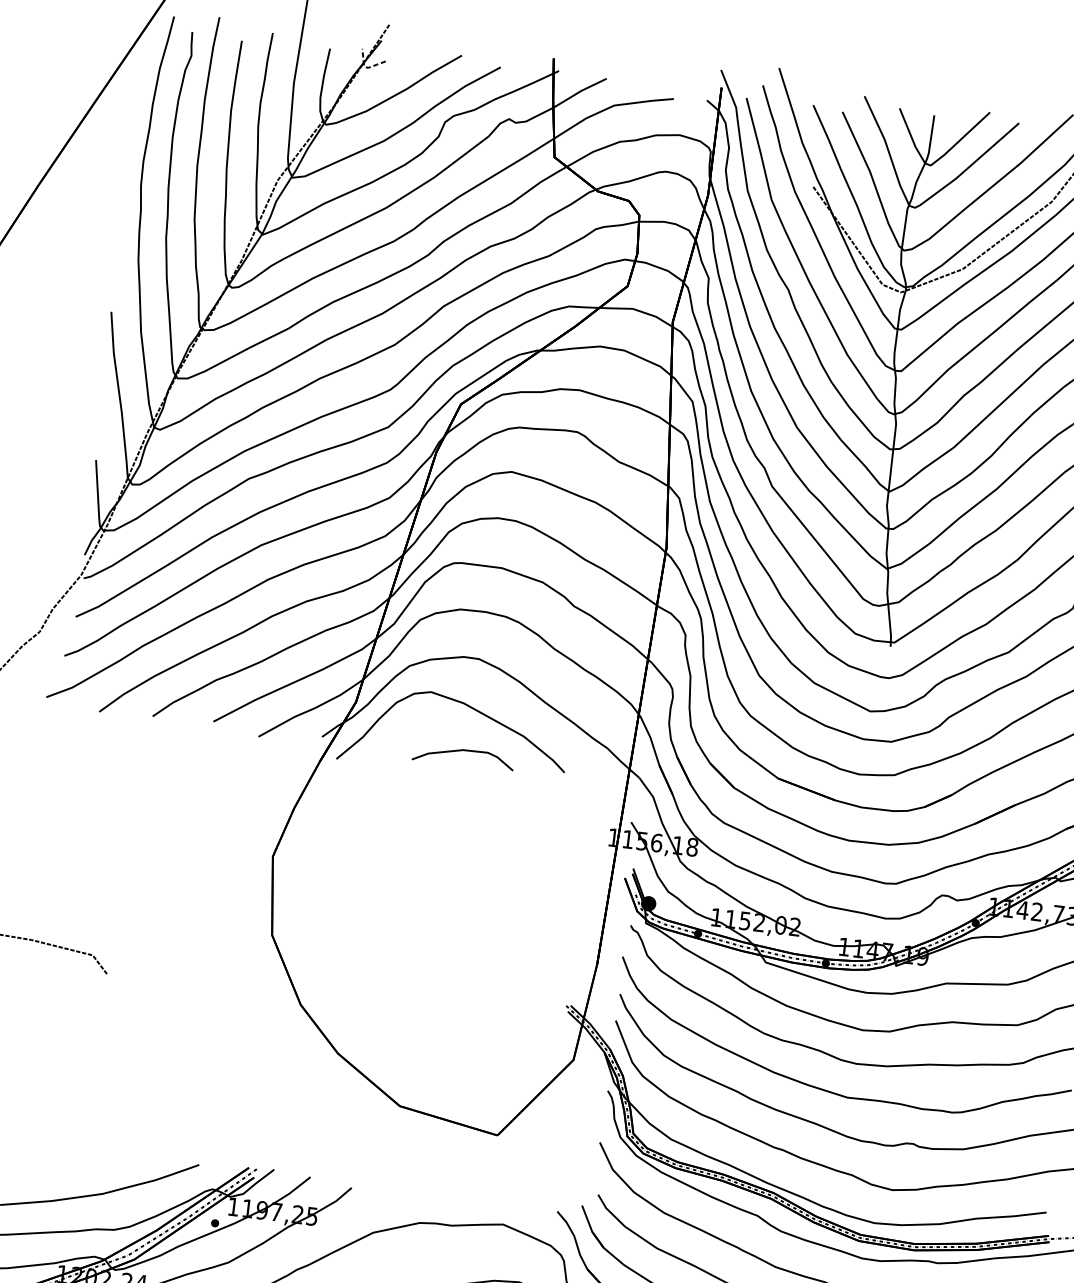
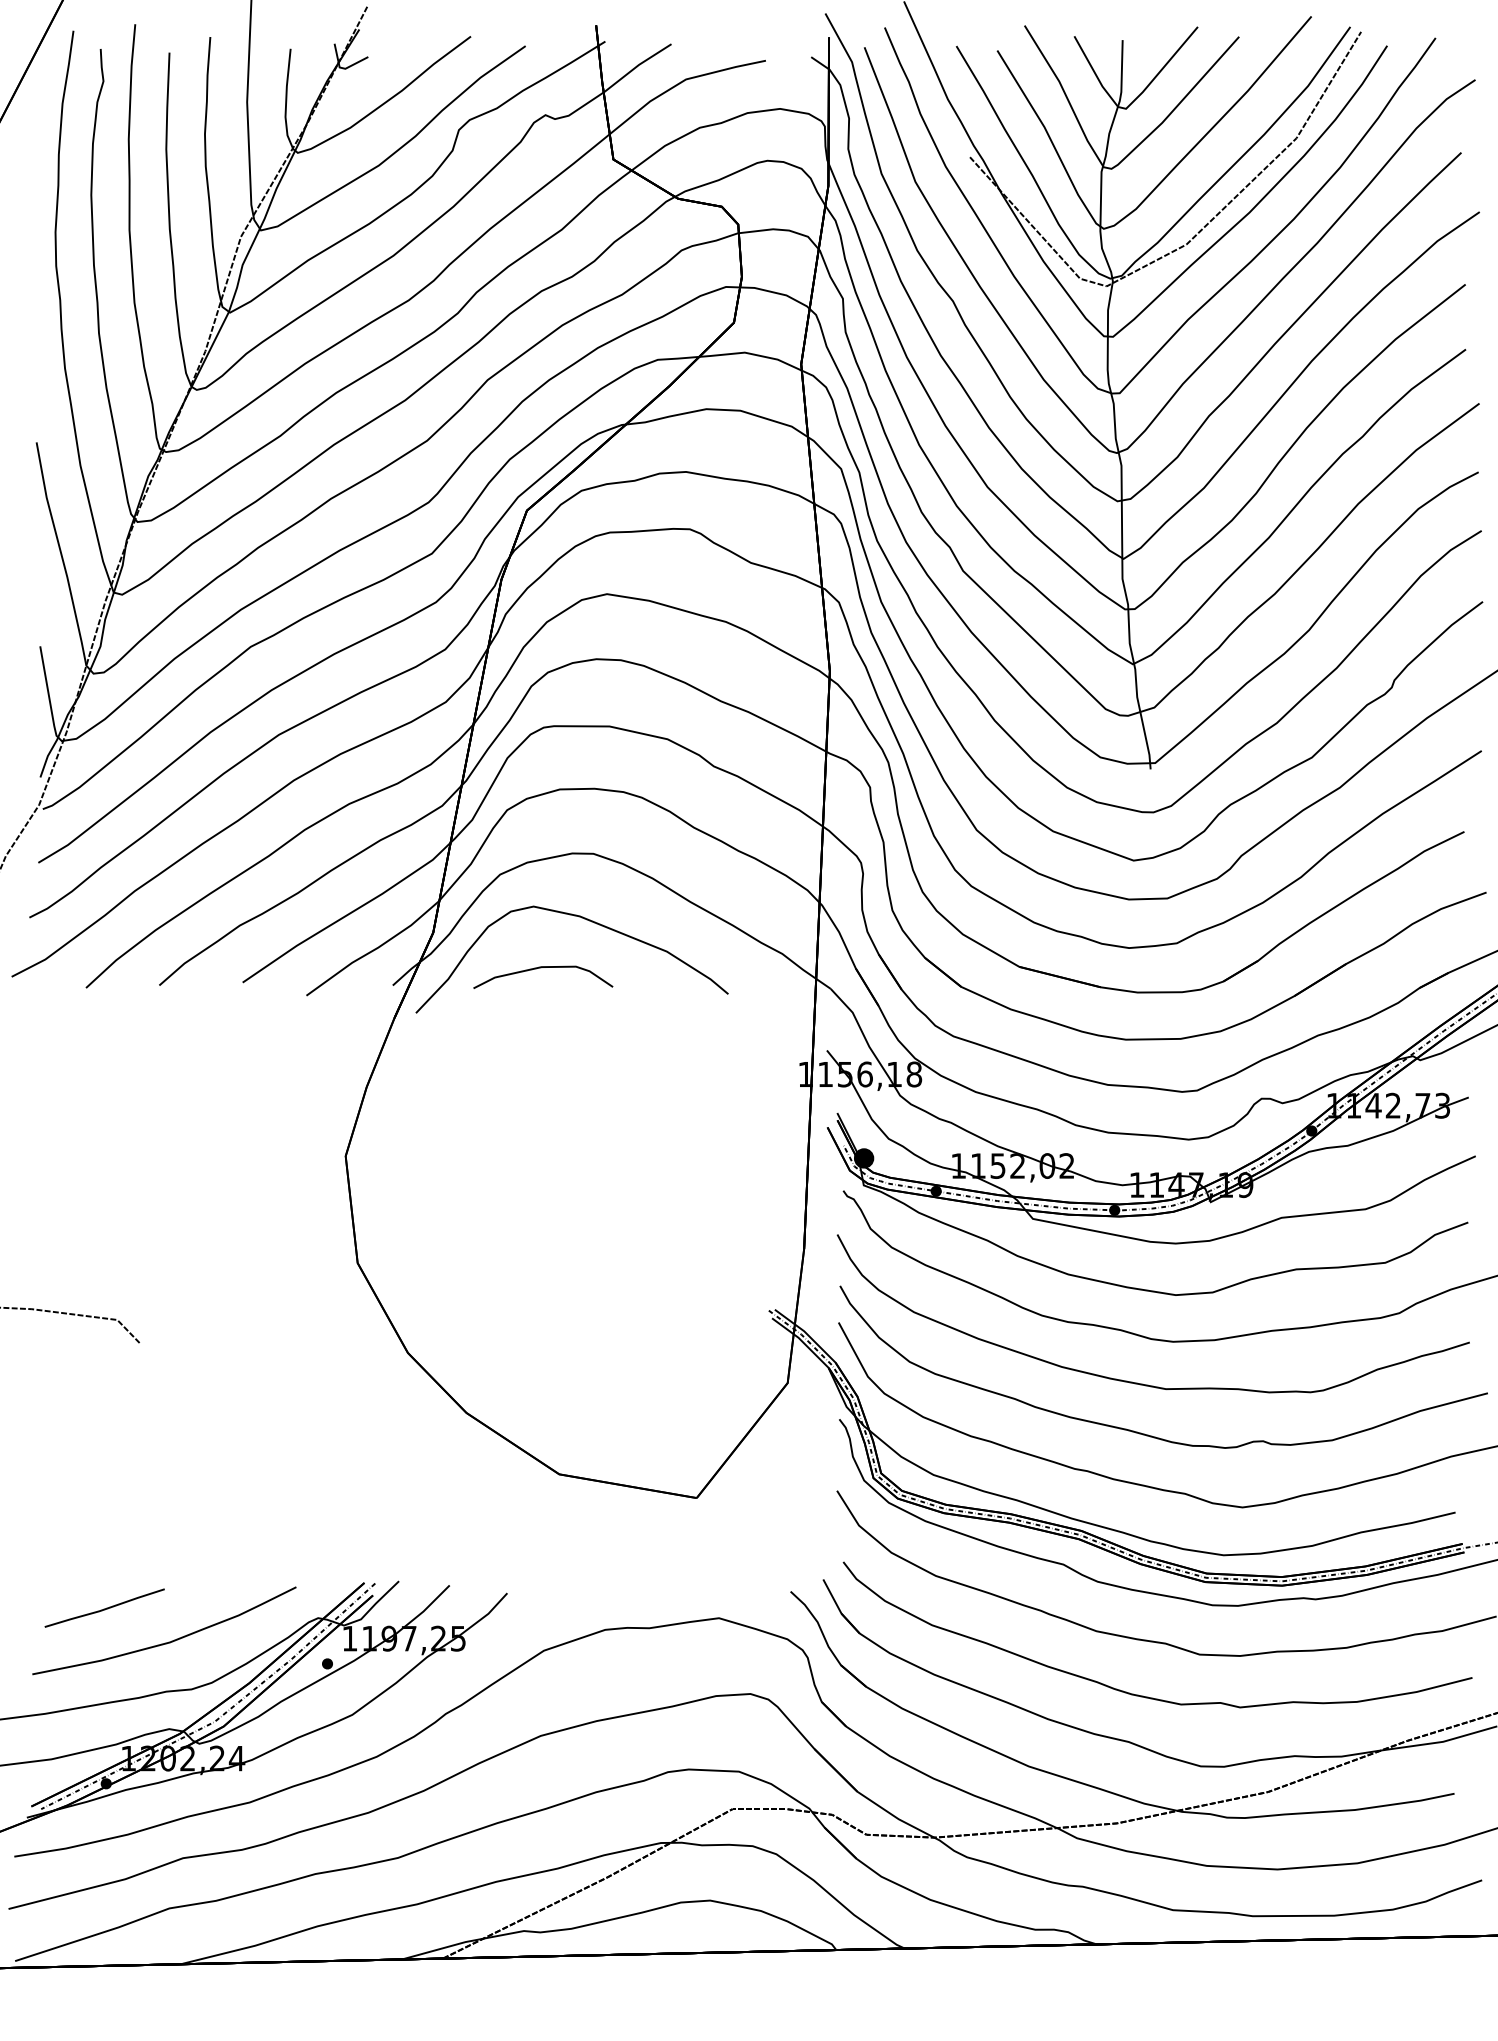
line: (366, 67) -> (342, 68), dashed -> solid
curve: (462, 751) -> (541, 968), moved
line: (58, 1163) -> (104, 1608), added

